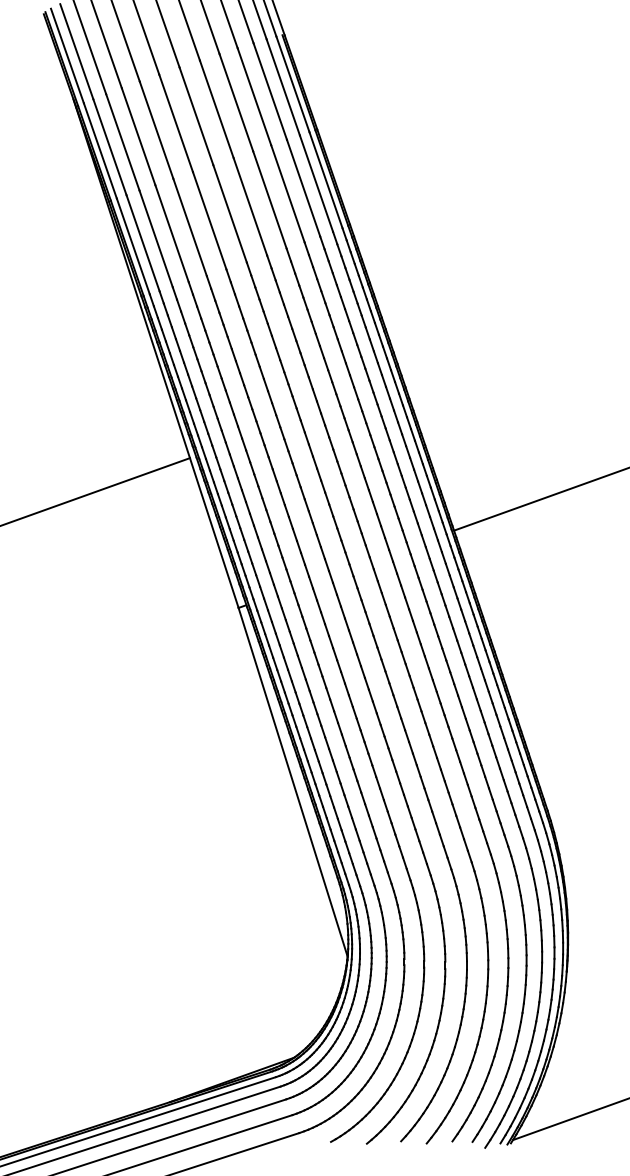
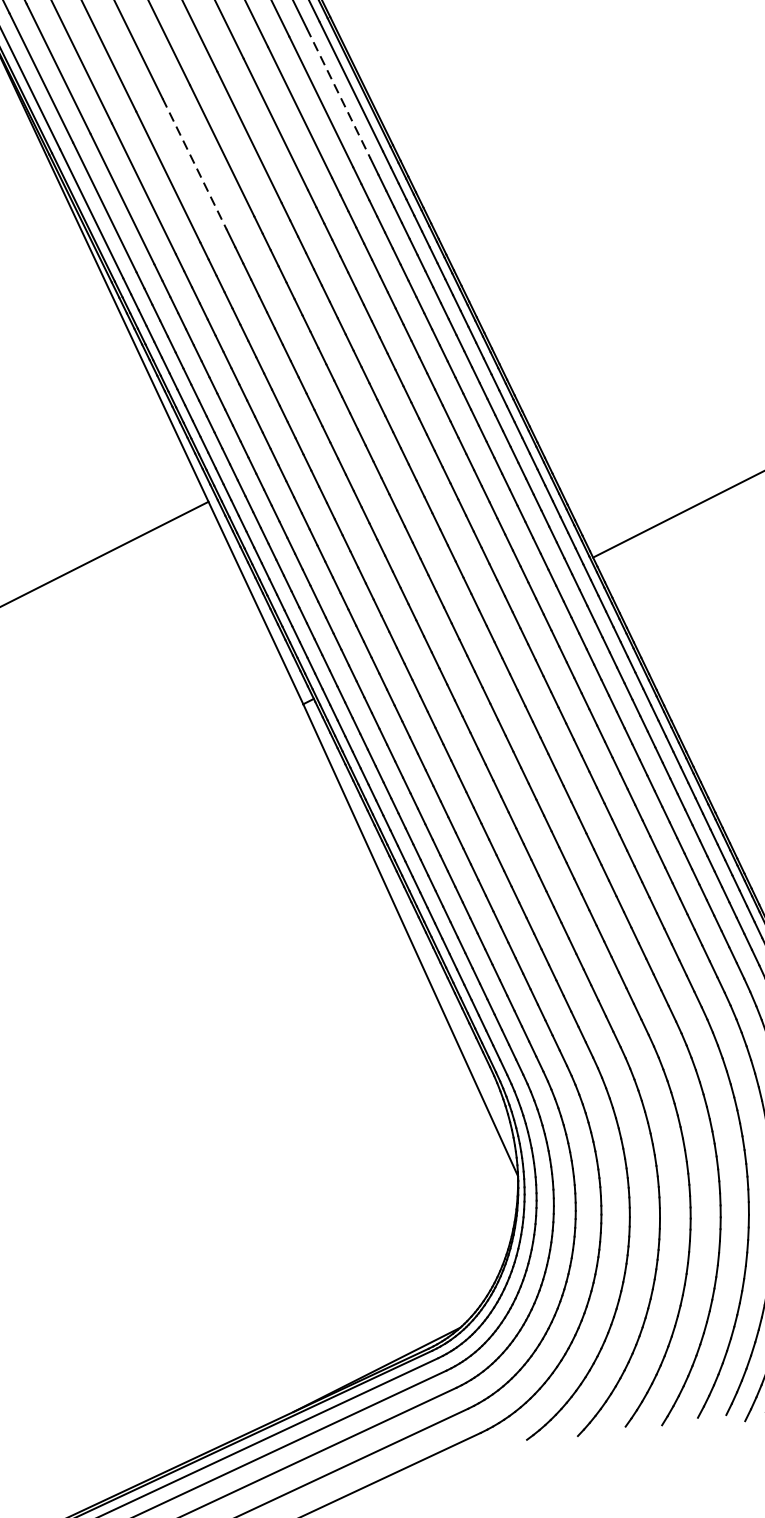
line: (316, 184) -> (338, 94), solid -> dashed
line: (209, 220) -> (194, 163), solid -> dashed

